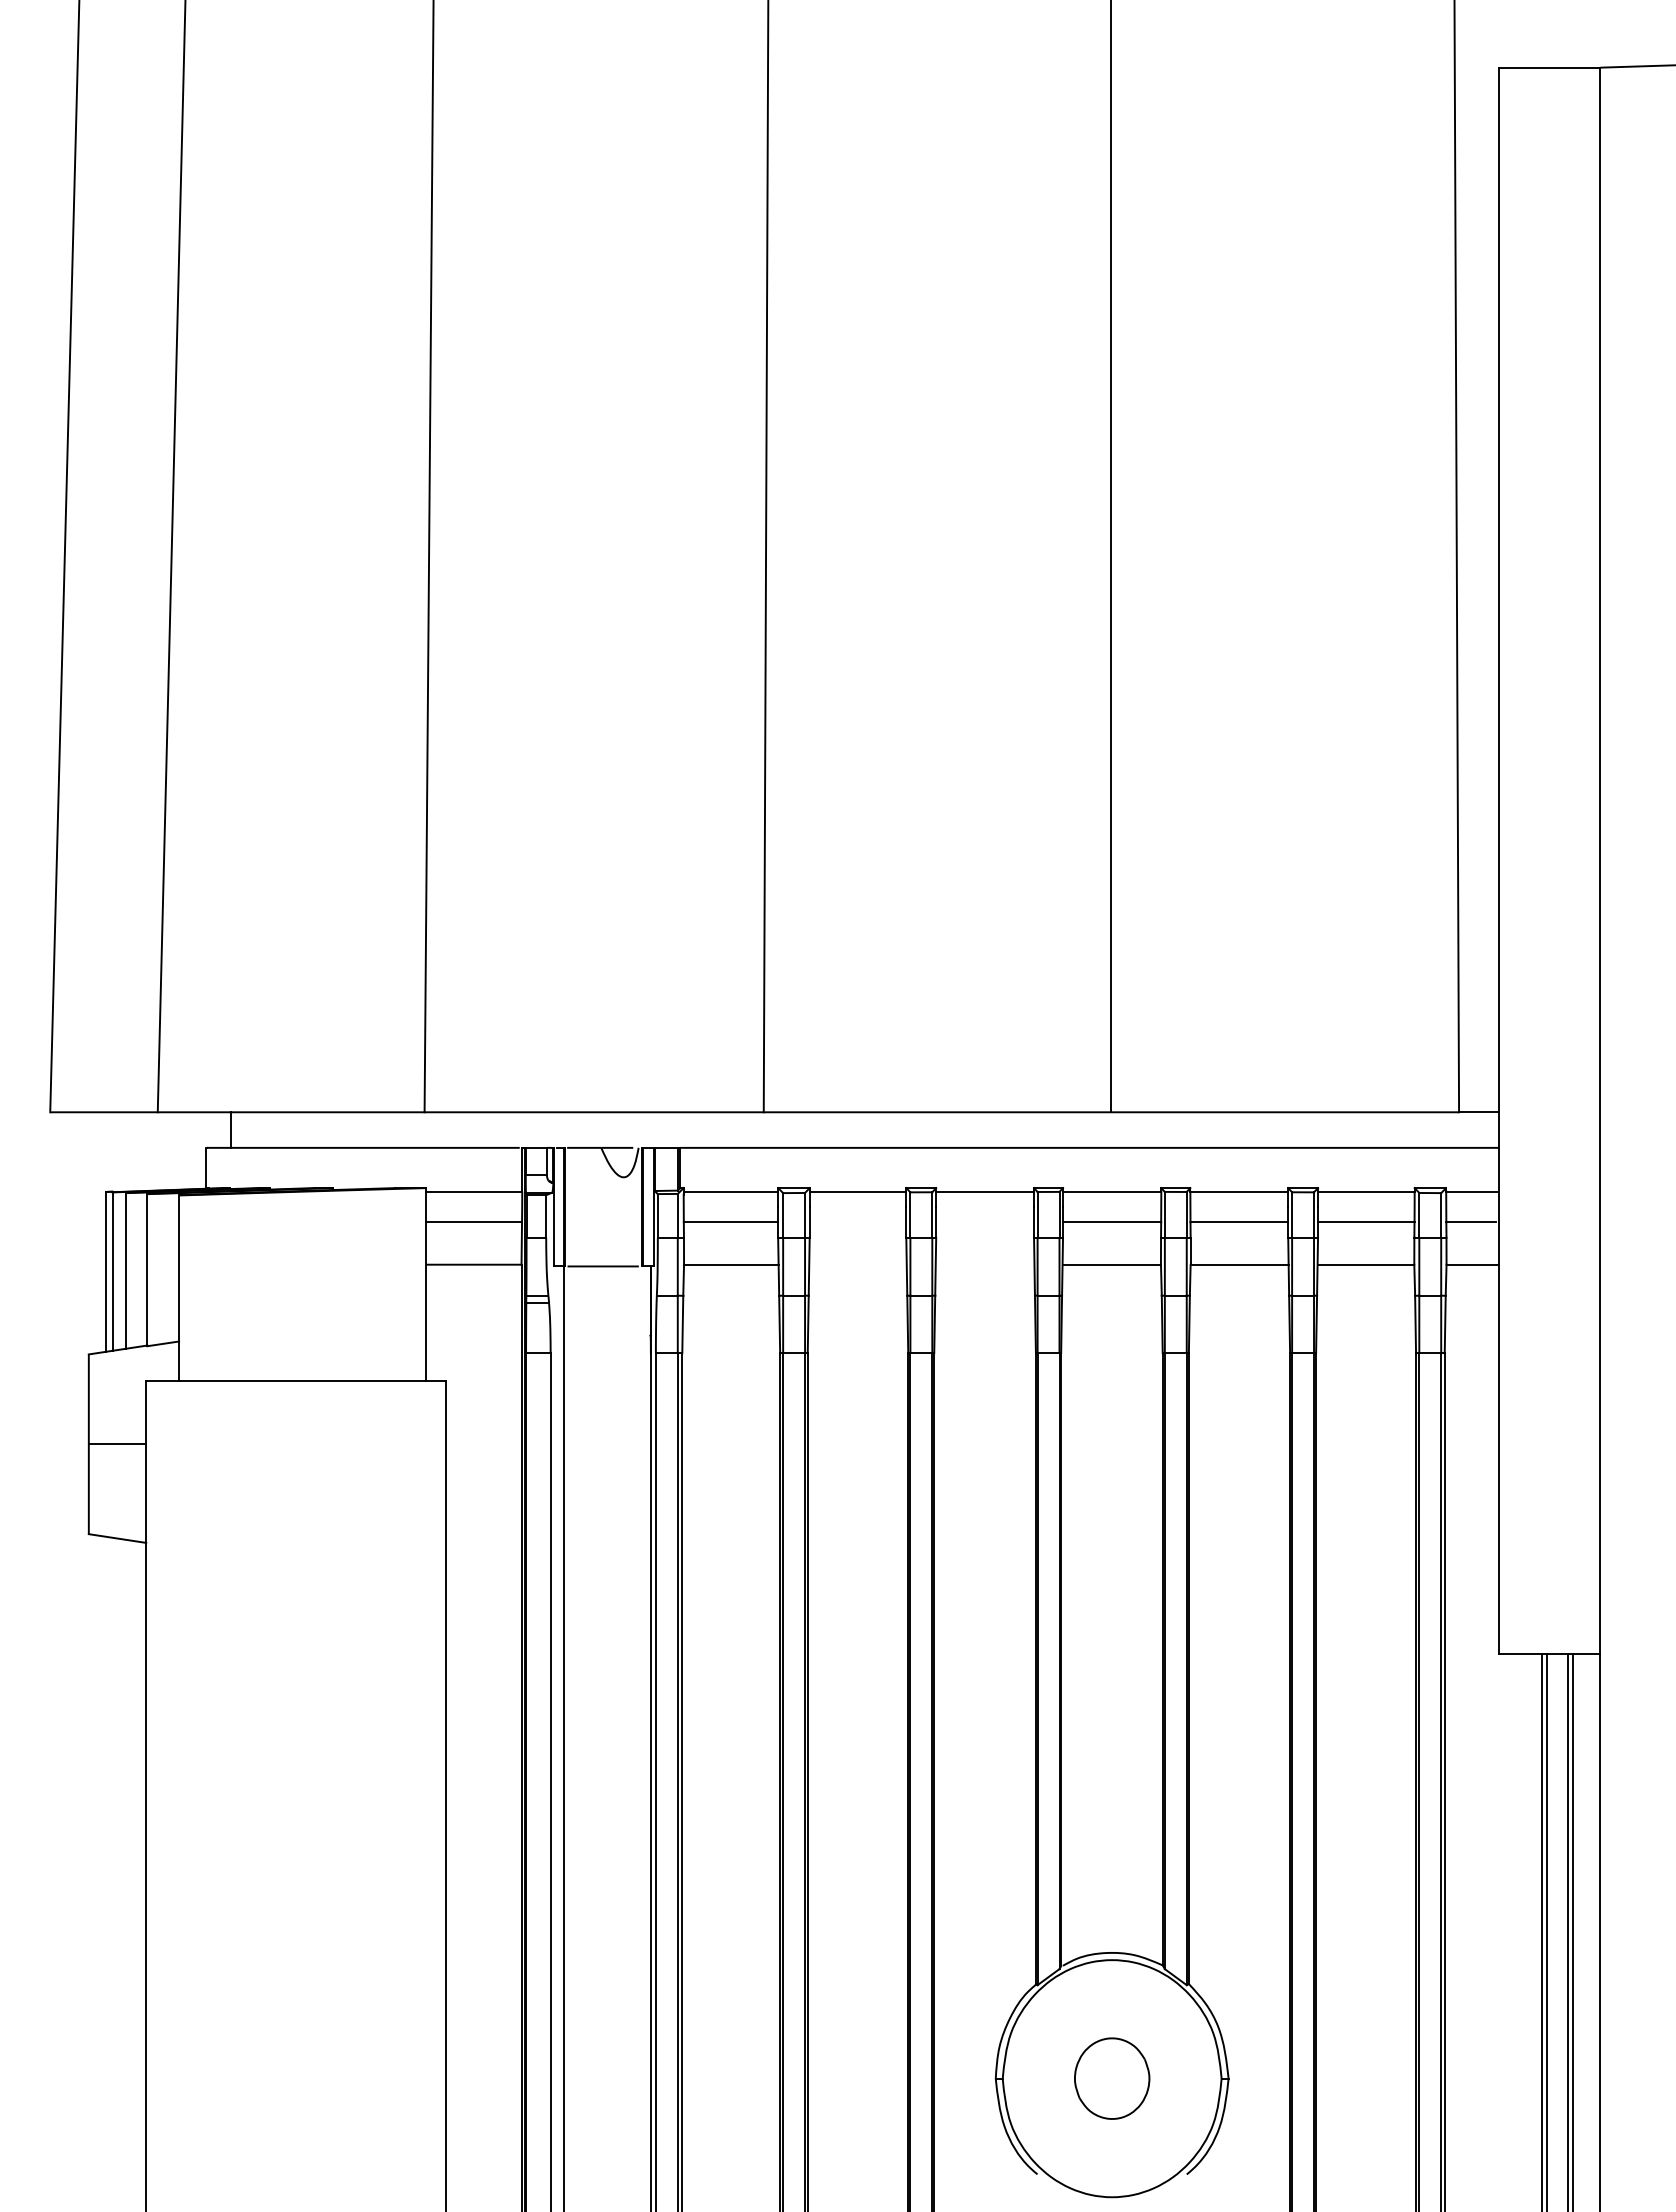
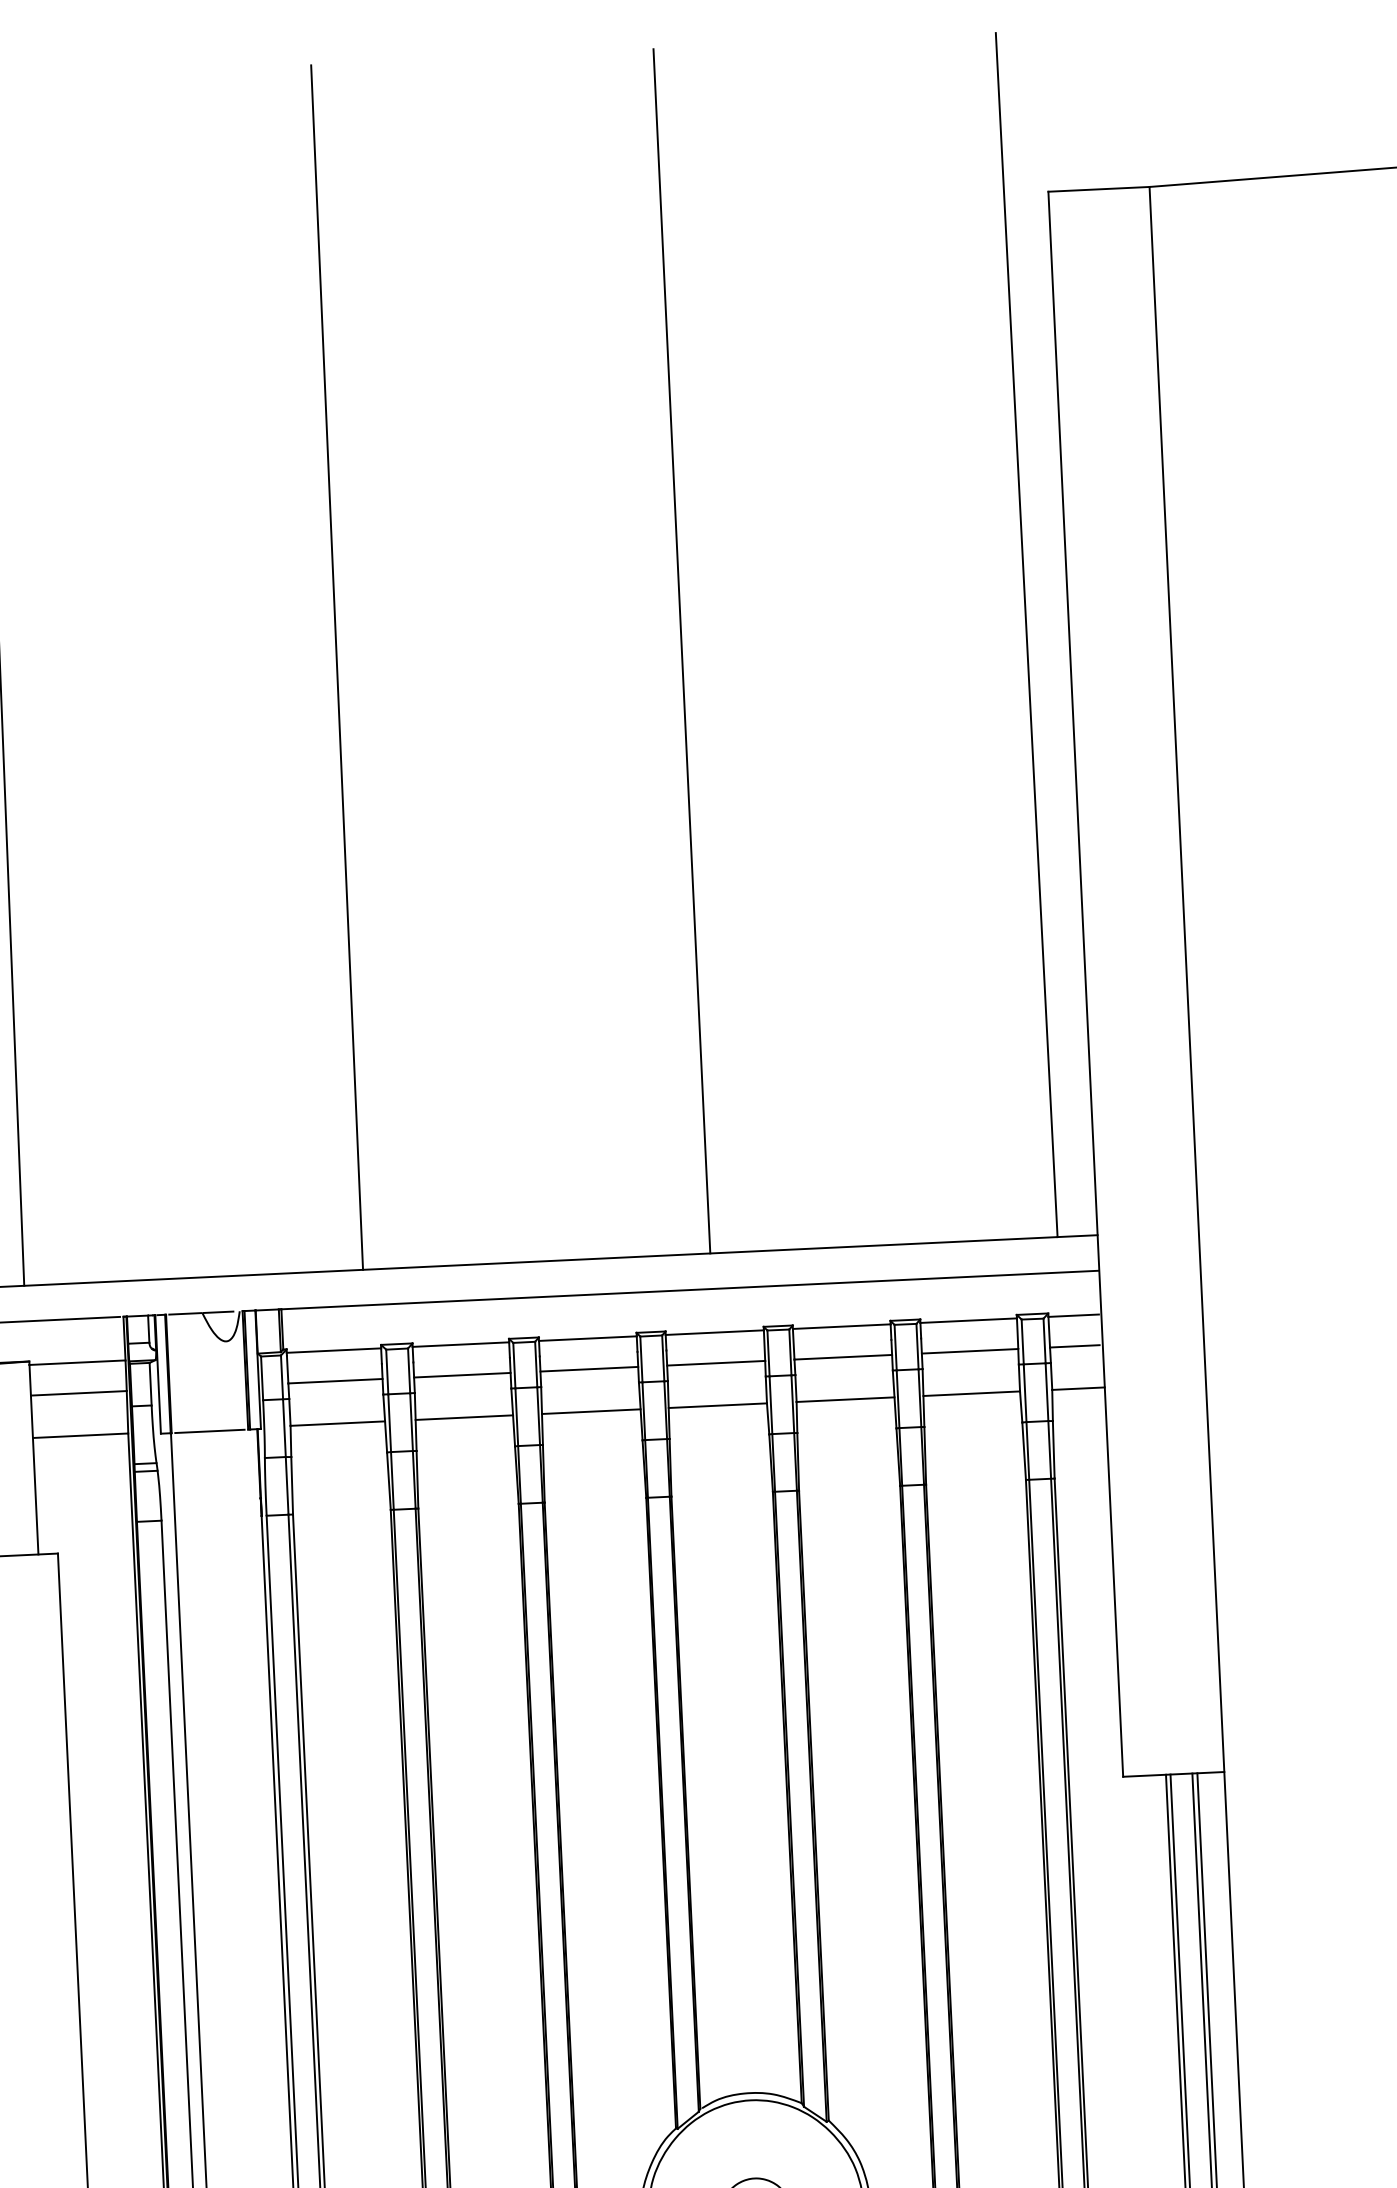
line: (857, 1222) -> (461, 1375), added
line: (985, 1222) -> (589, 1369), added
line: (857, 1264) -> (463, 1417), added
line: (984, 1264) -> (590, 1411), added

